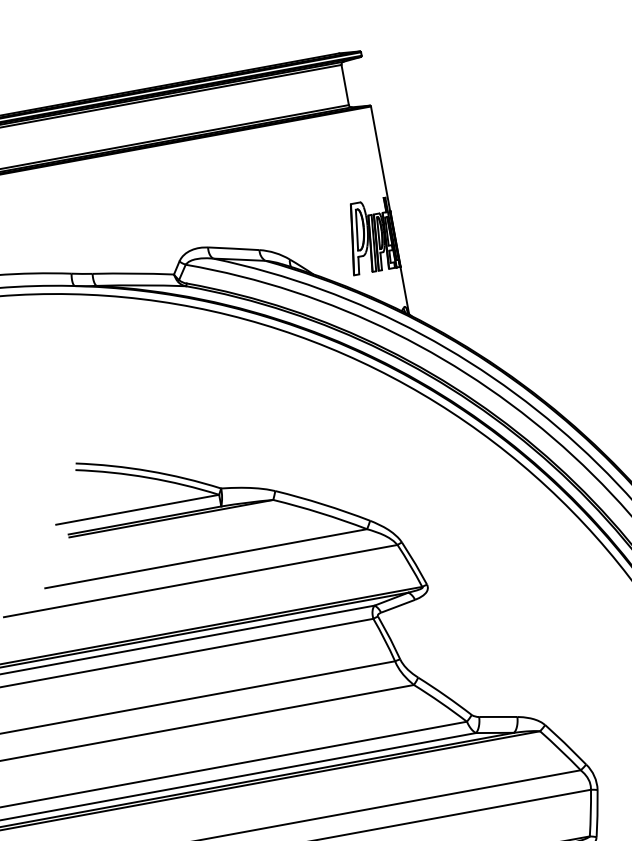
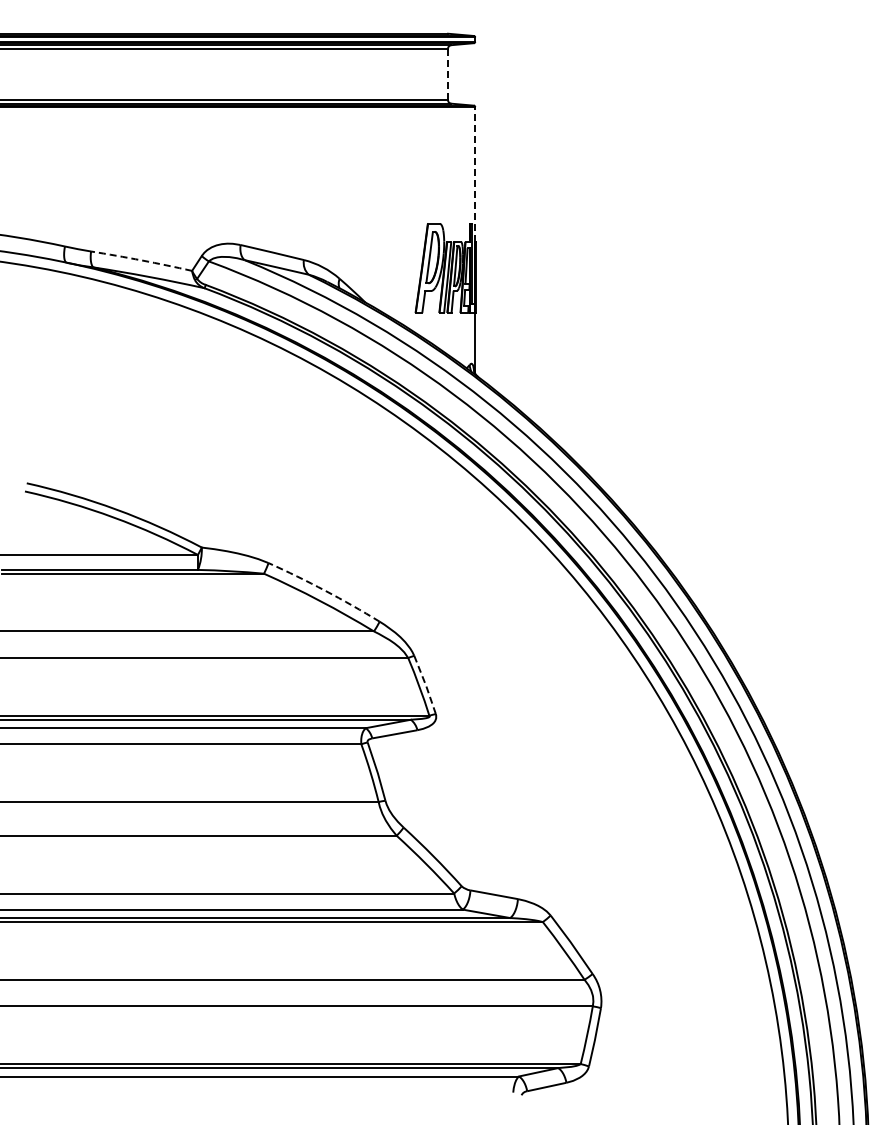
line: (345, 85) -> (448, 74), solid -> dashed
line: (380, 158) -> (475, 173), solid -> dashed
arc: (133, 273) -> (141, 260), solid -> dashed
arc: (323, 504) -> (325, 590), solid -> dashed
line: (414, 563) -> (425, 685), solid -> dashed

